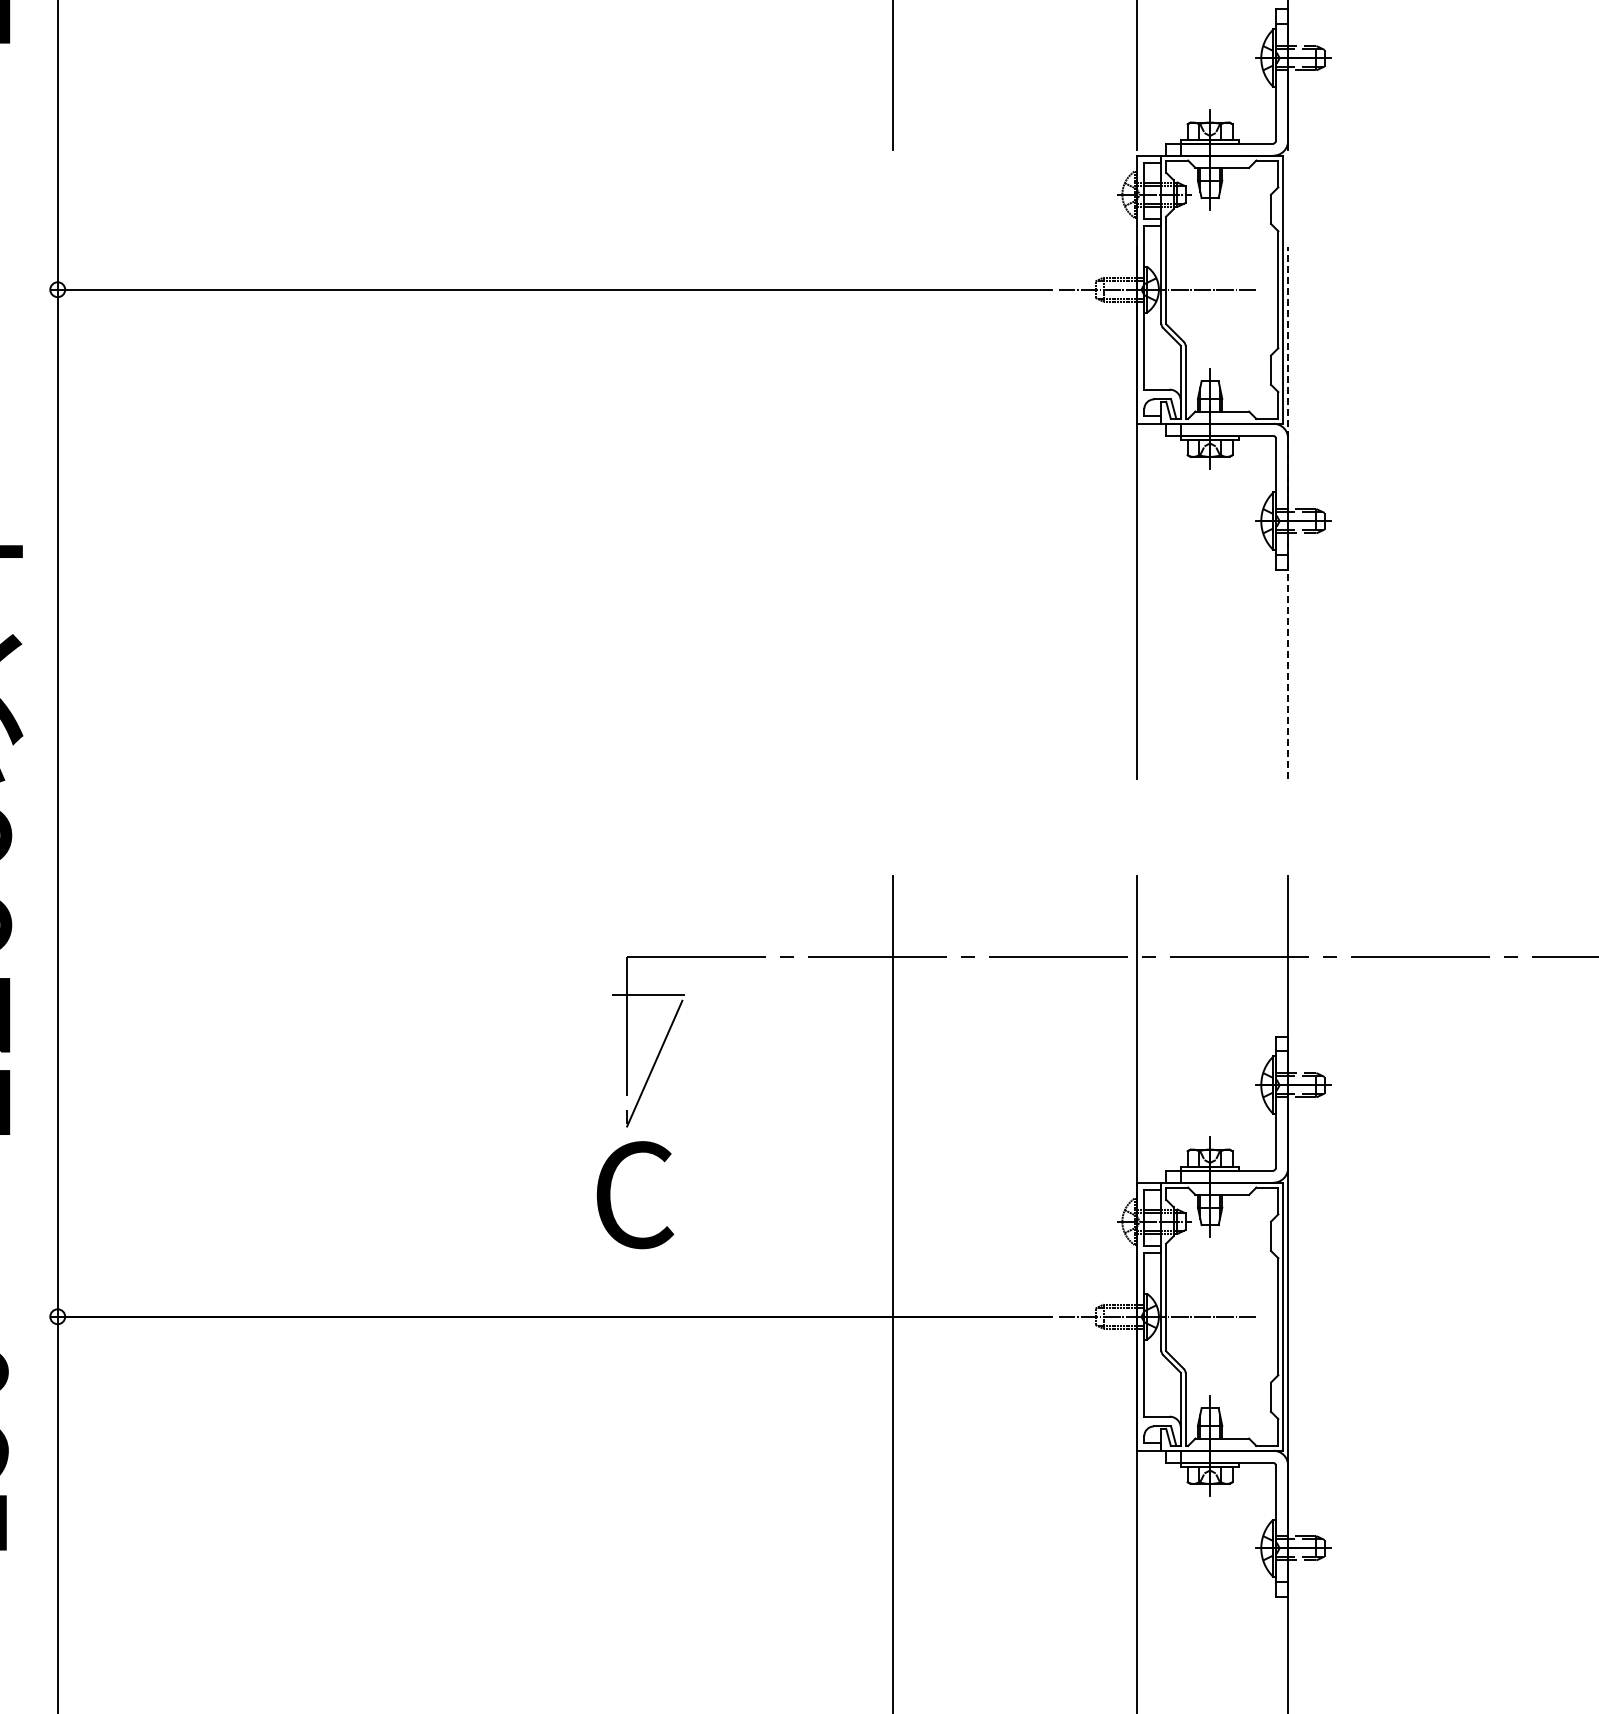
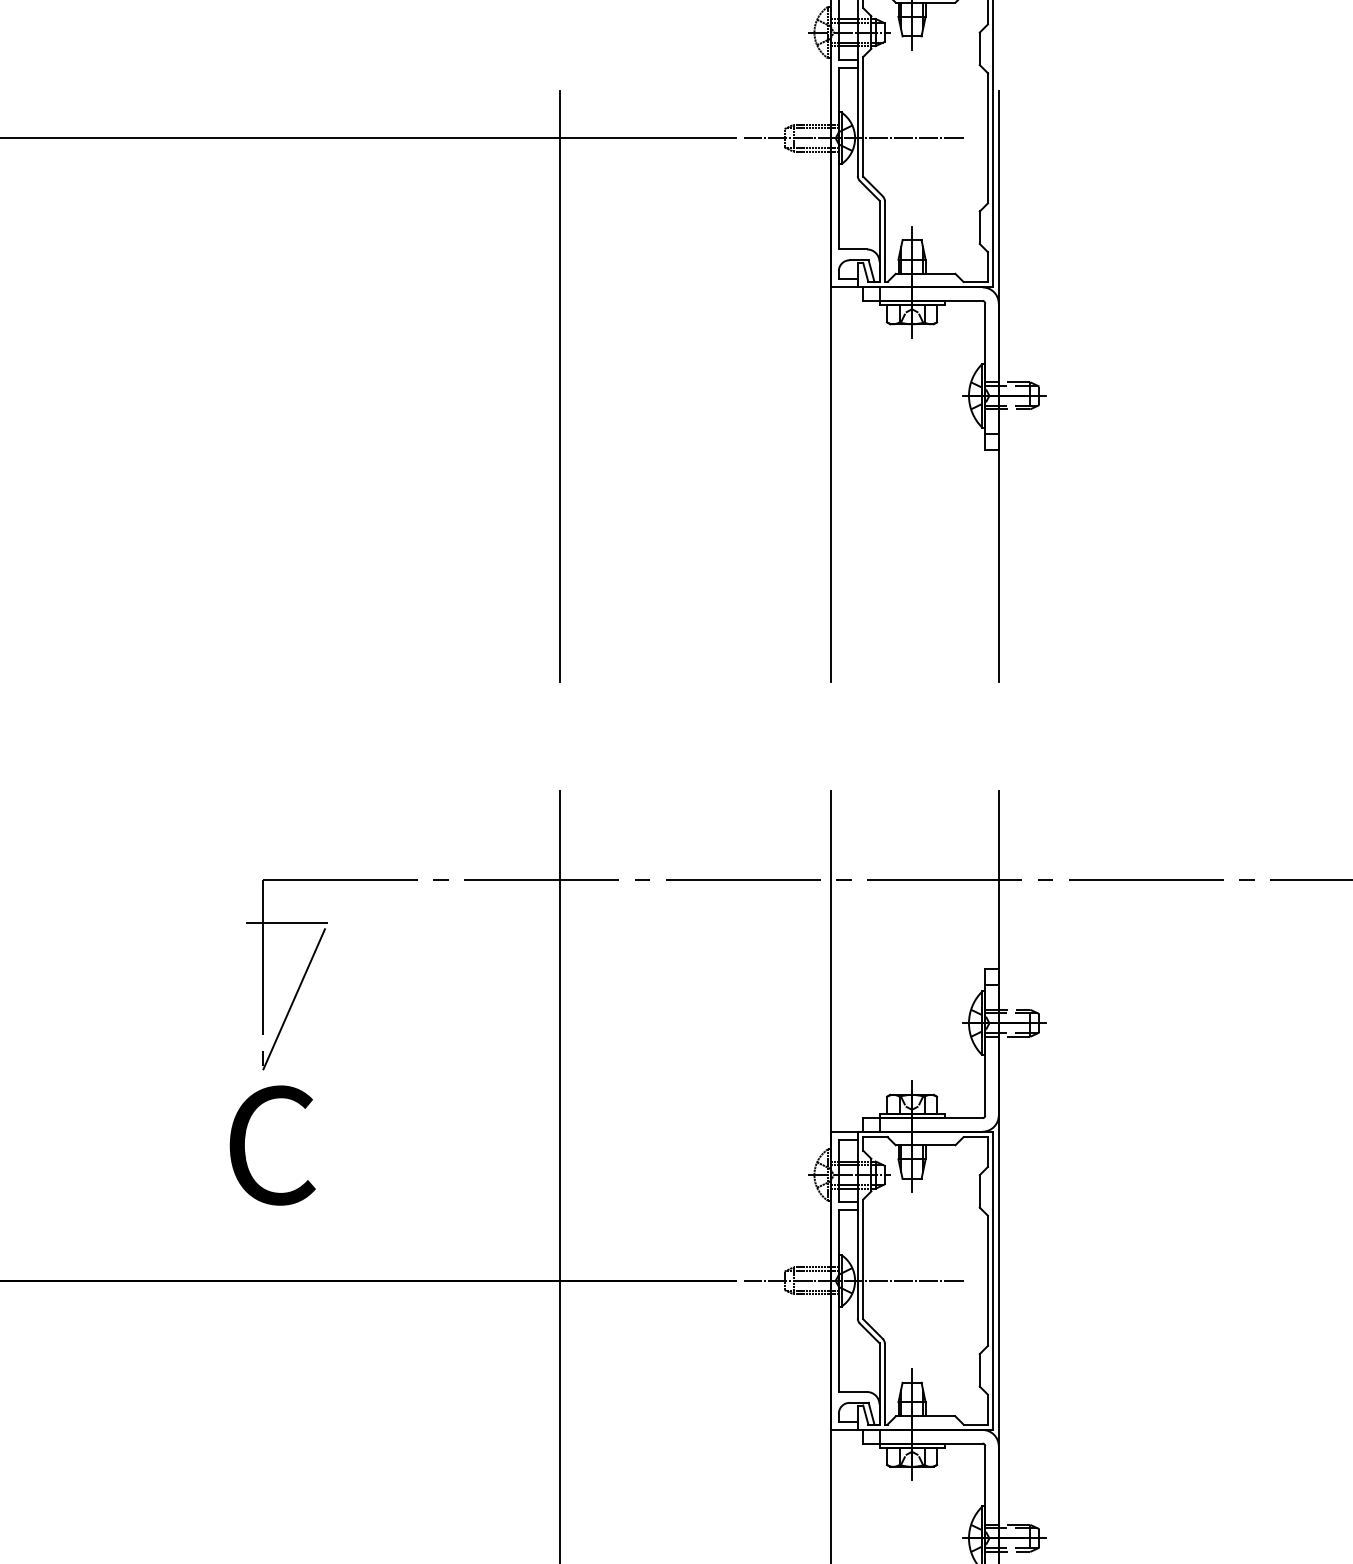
line: (893, 512) -> (559, 386), added
line: (1288, 513) -> (999, 387), dashed -> solid

